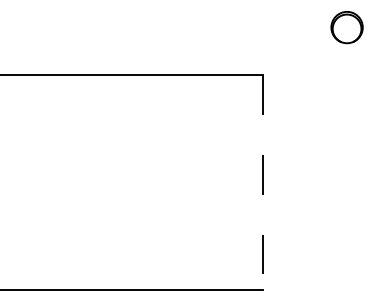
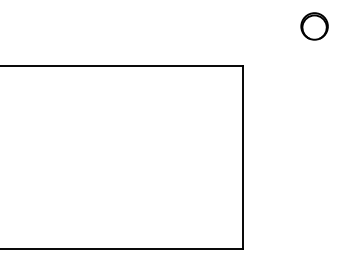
line: (263, 183) -> (243, 158), dashed -> solid

